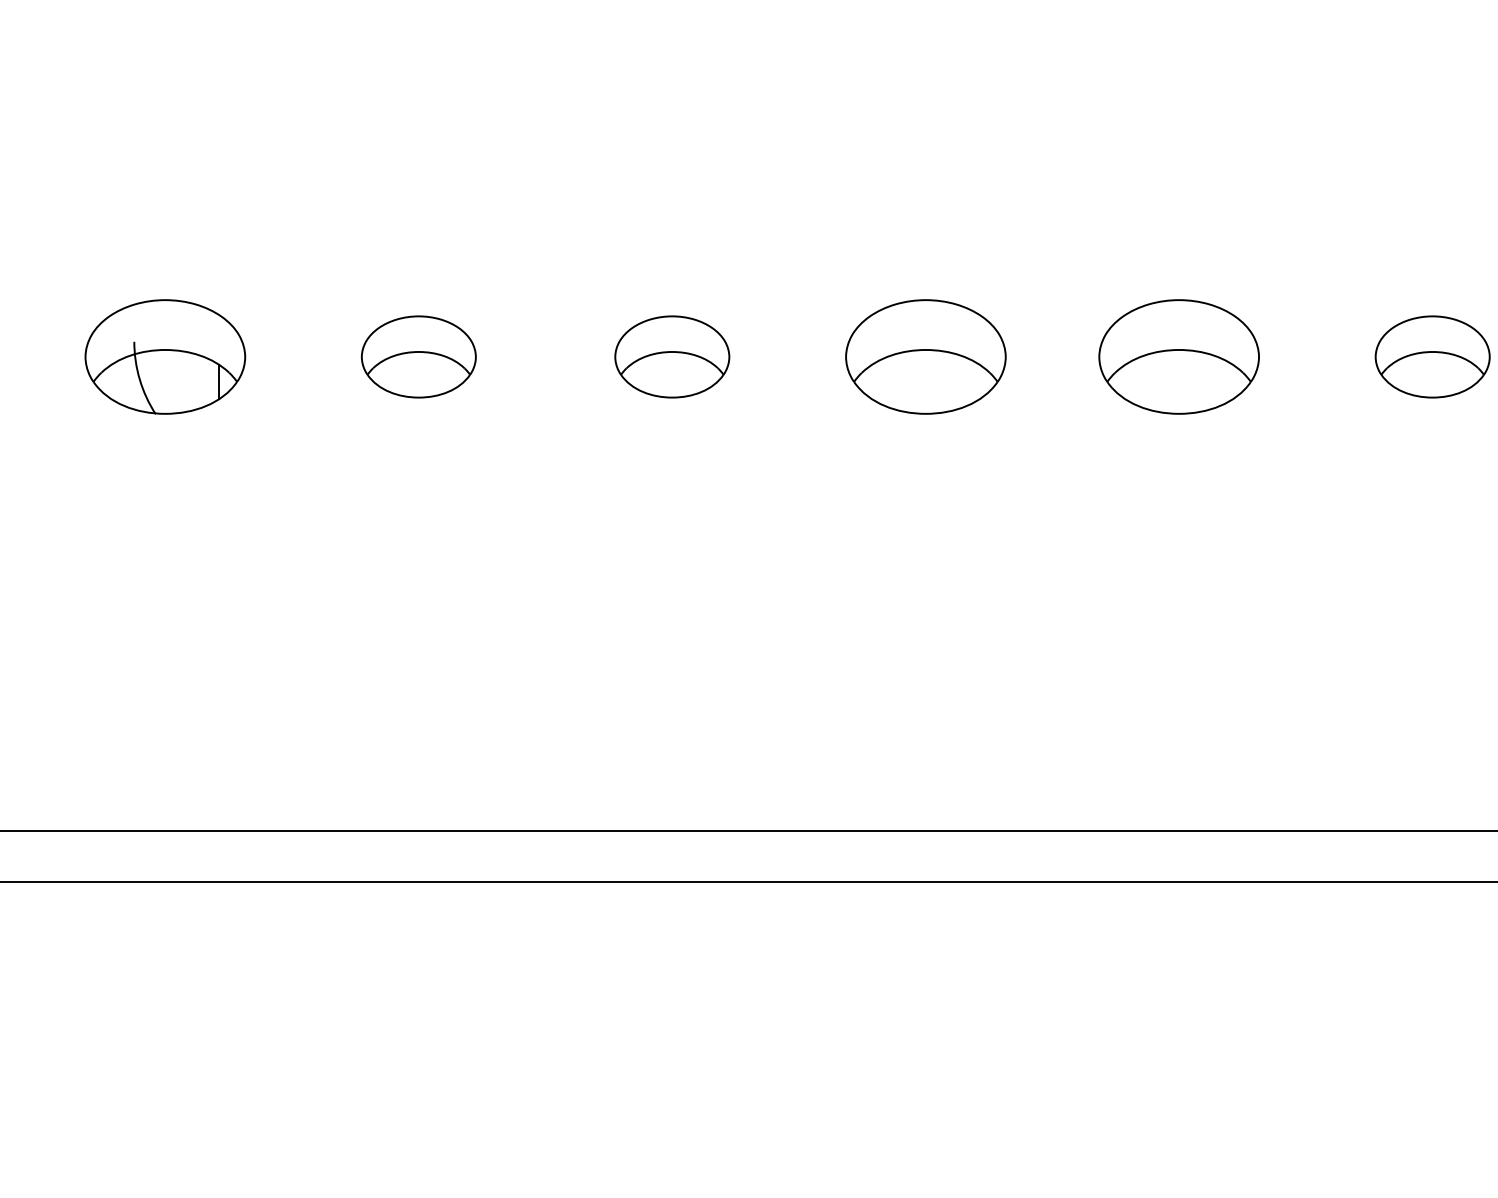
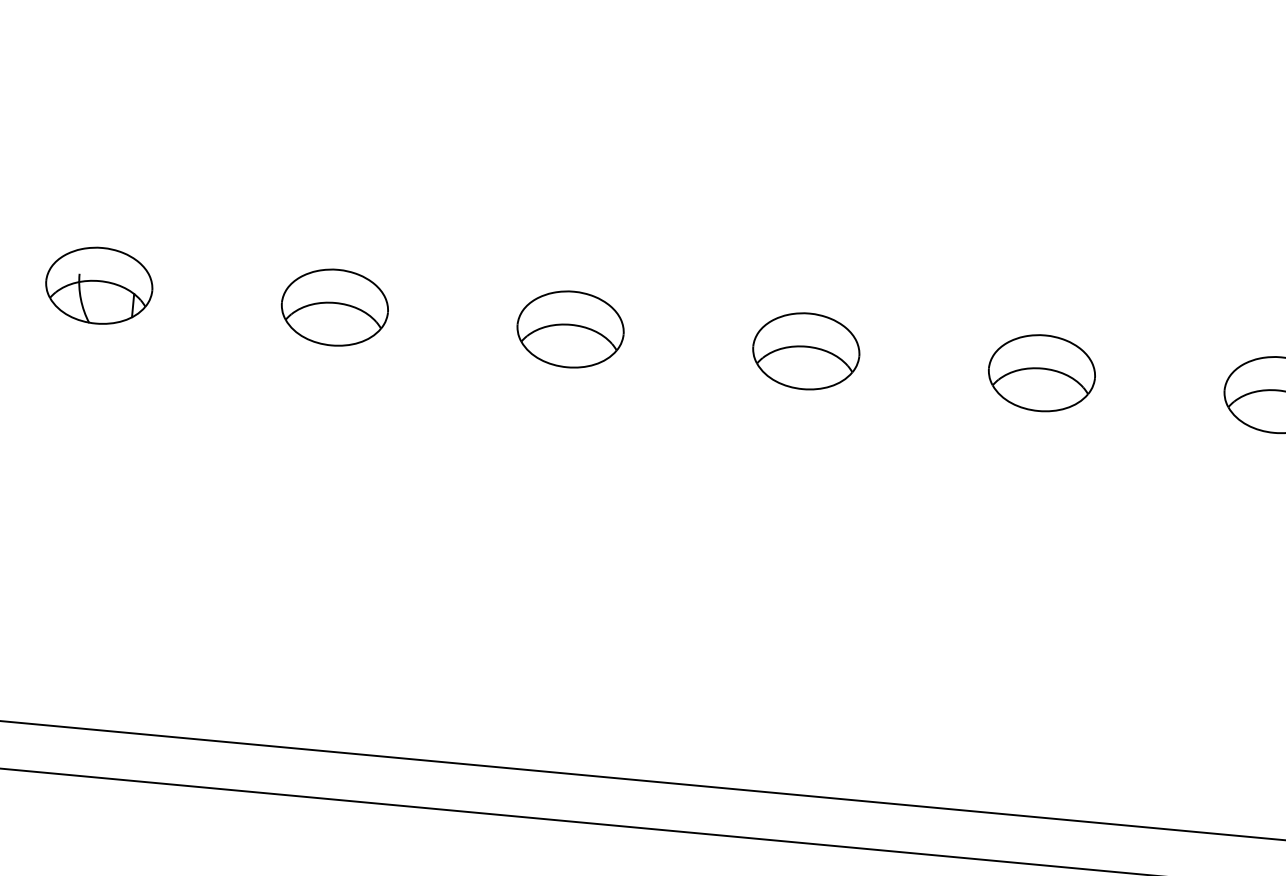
part: (165, 356) -> (99, 285), size x0.71
part: (925, 356) -> (806, 350), size x0.71
part: (1179, 356) -> (1042, 372), size x0.71

